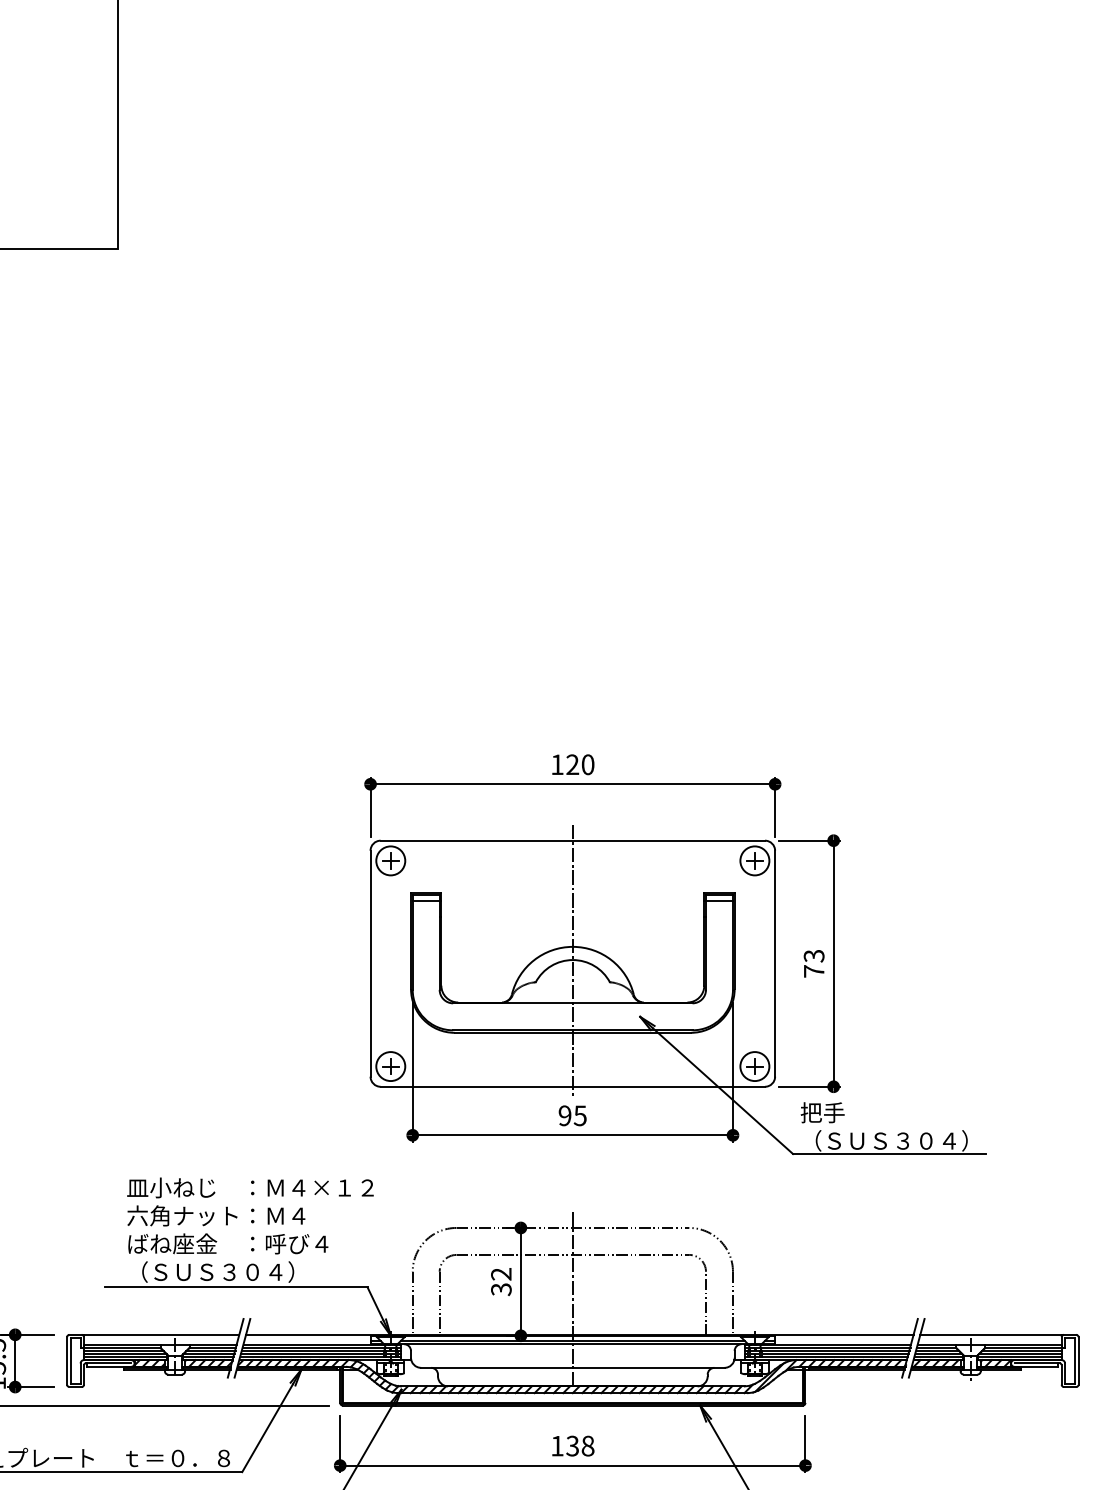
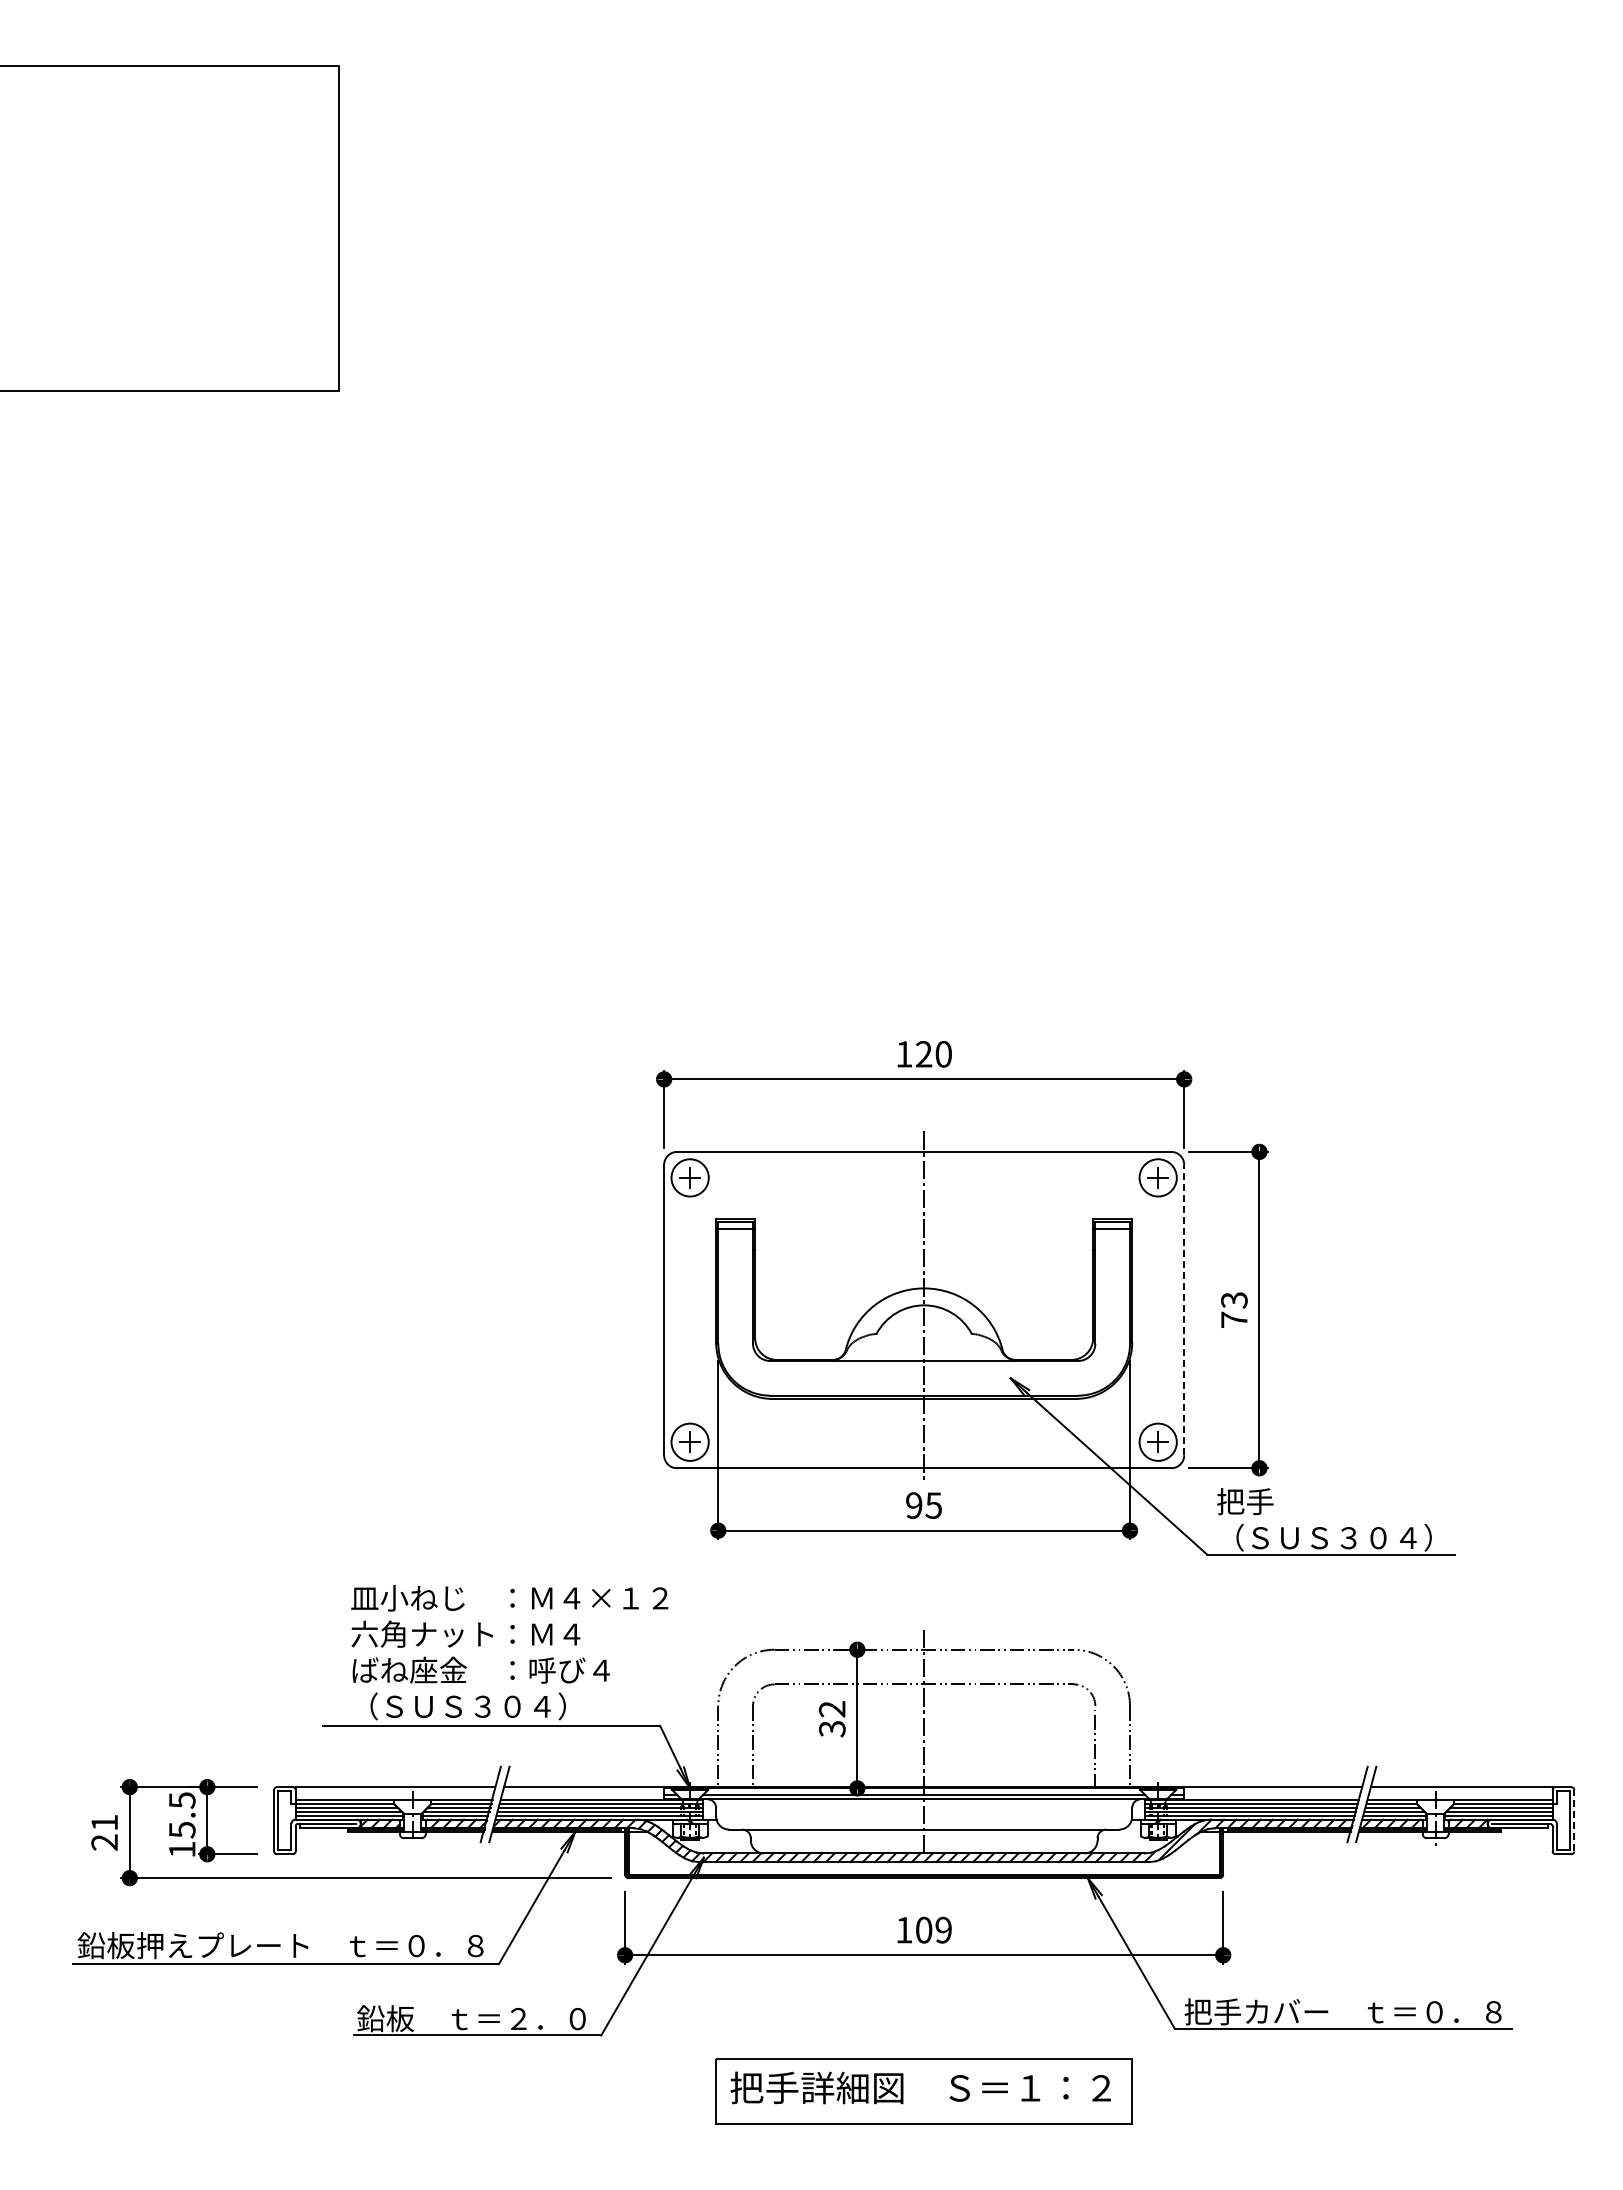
line: (775, 963) -> (1184, 1309), solid -> dashed
line: (1078, 1360) -> (1574, 1820), solid -> dashed
text: (580, 1445) -> (933, 1929), 138 -> 109

